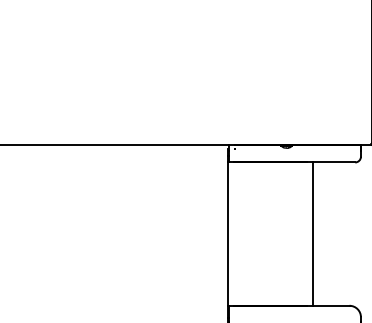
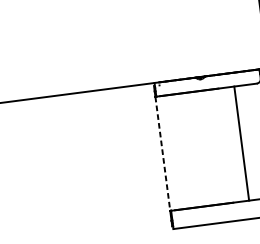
line: (313, 233) -> (242, 143), moved
line: (227, 234) -> (162, 154), solid -> dashed

